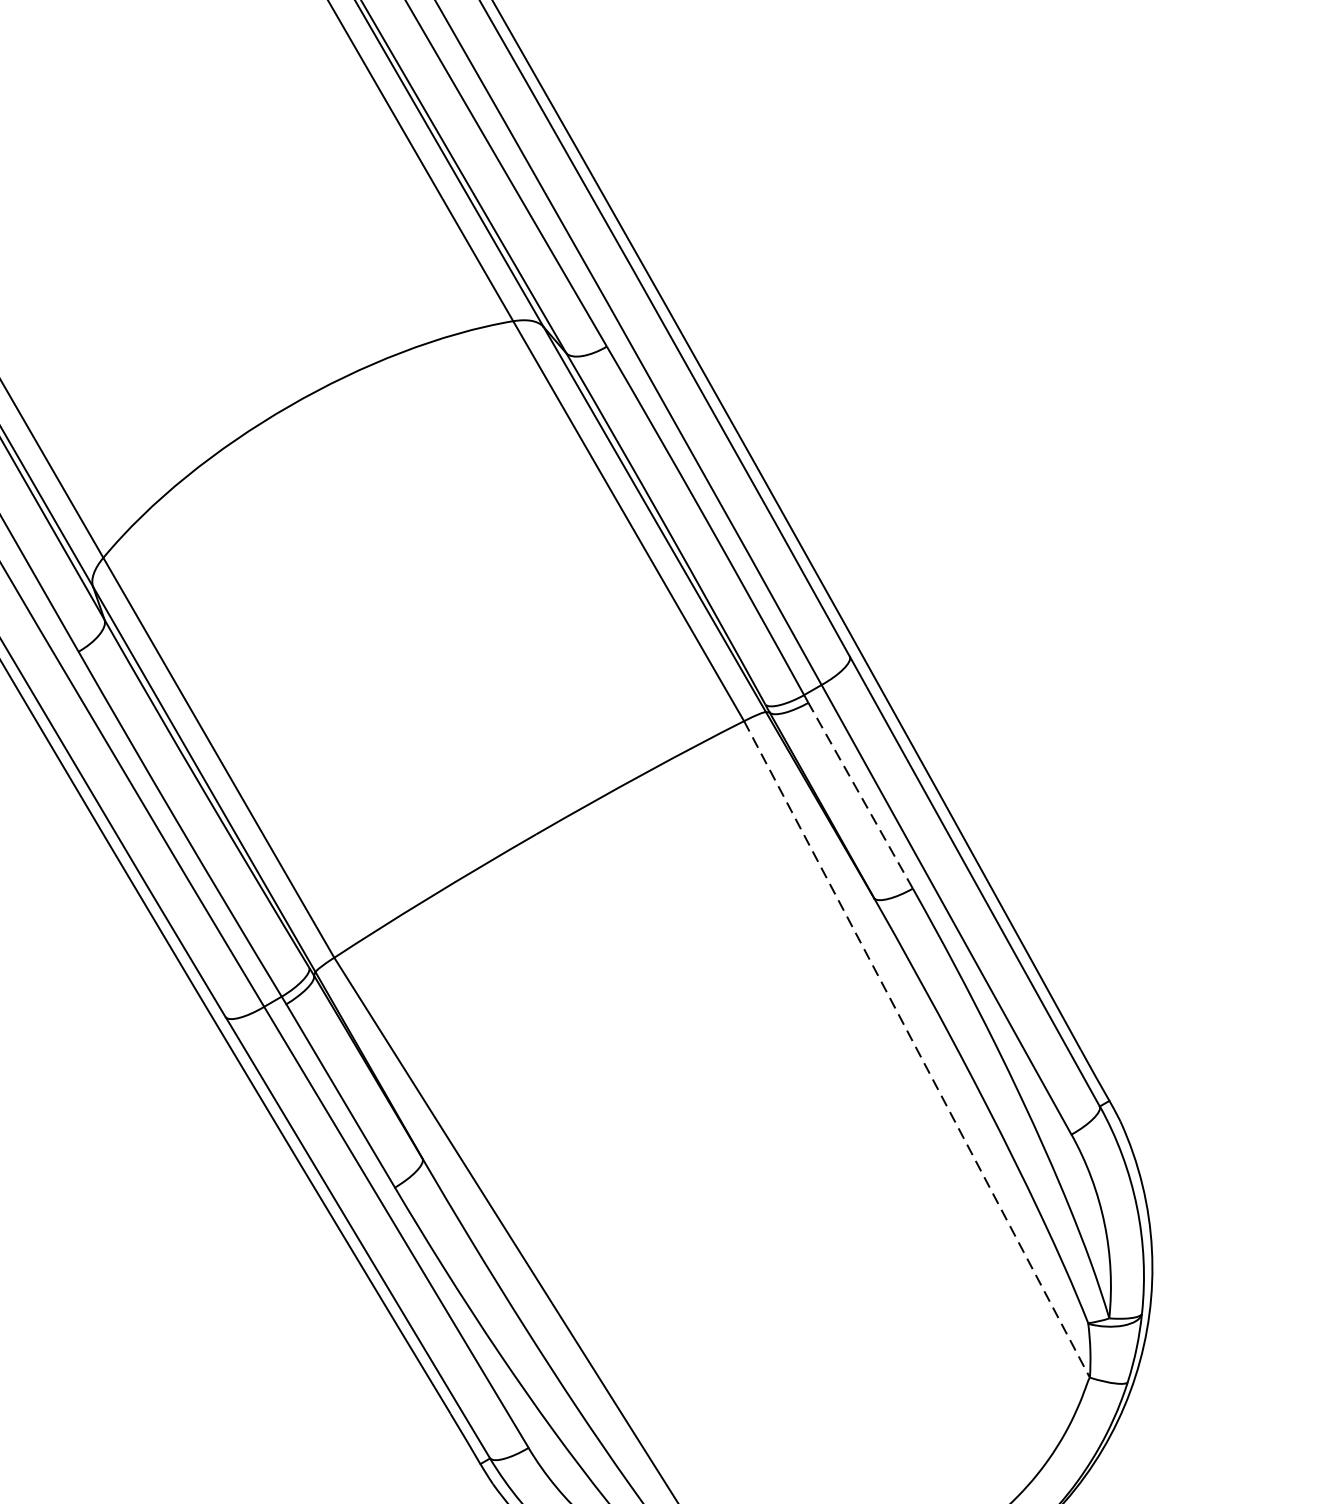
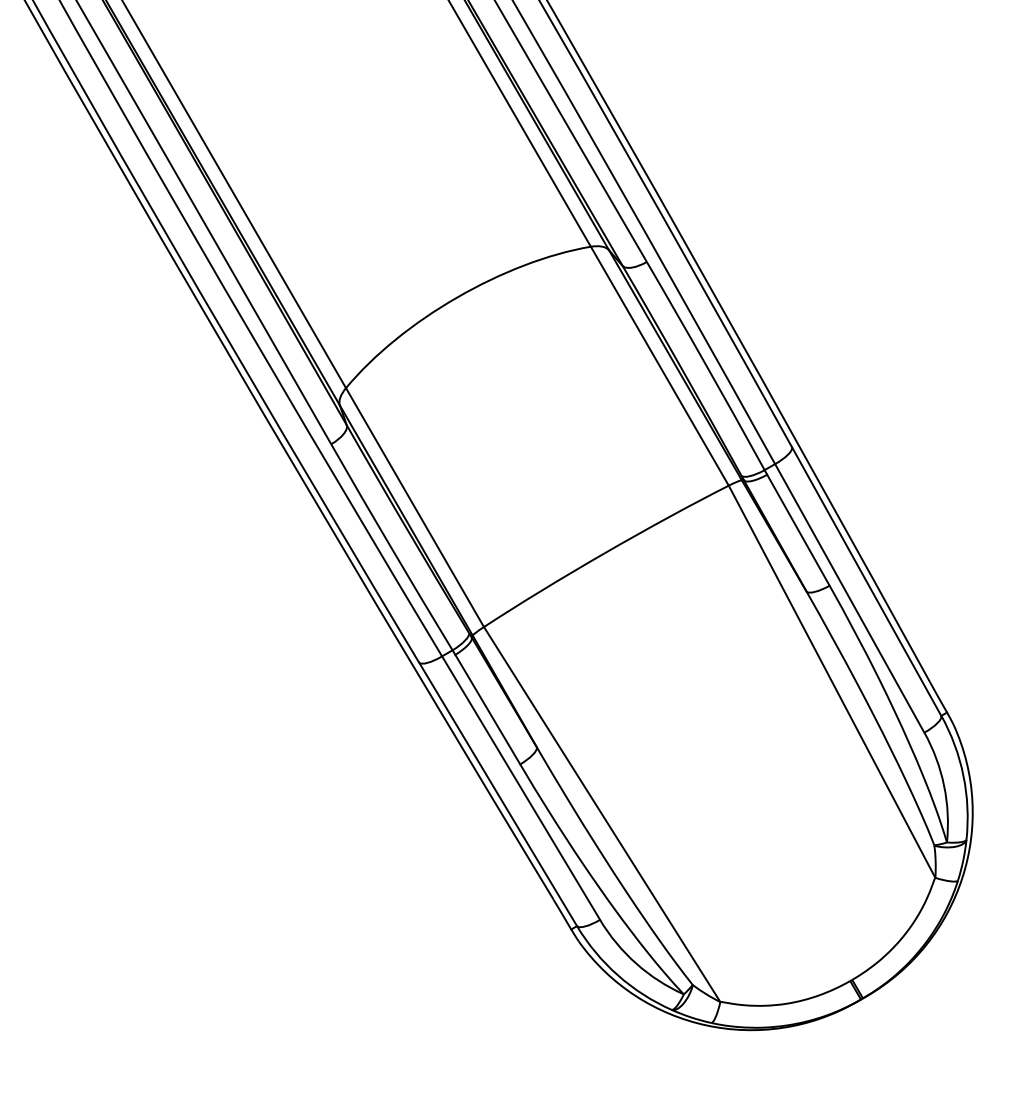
line: (860, 796) -> (798, 530), dashed -> solid
line: (917, 1048) -> (832, 681), dashed -> solid

